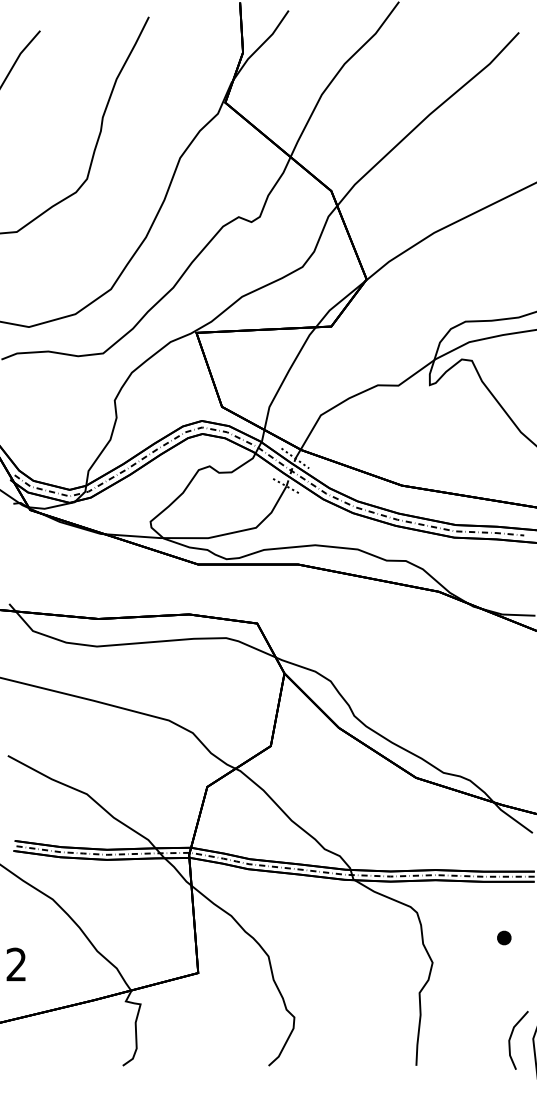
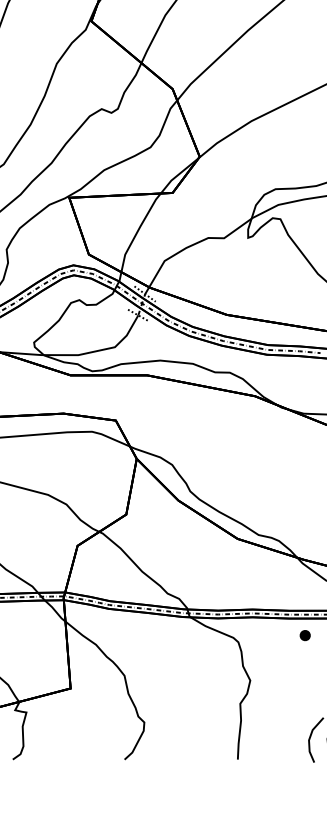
part: (504, 937) -> (305, 635), moved

